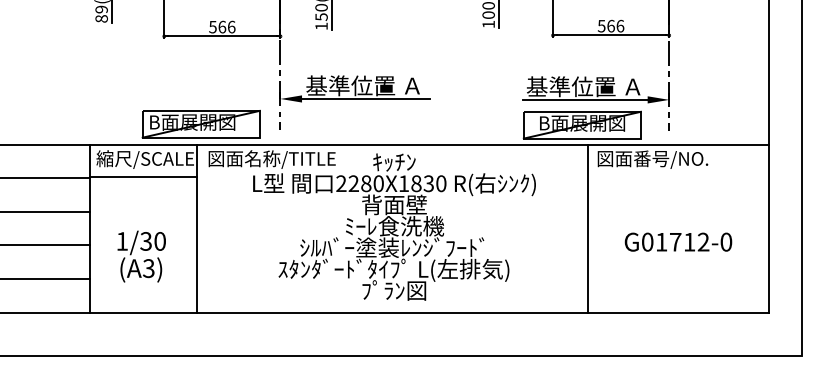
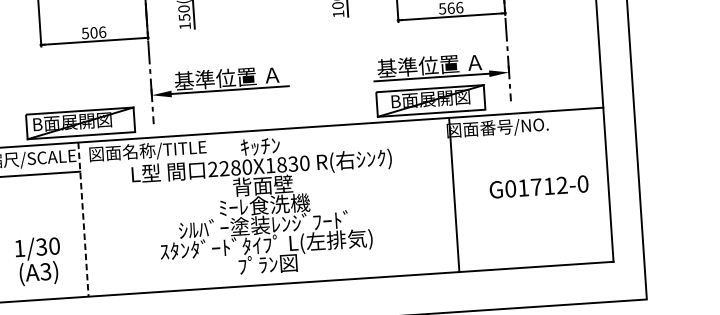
text: (222, 26) -> (94, 32), 566 -> 506
line: (197, 228) -> (83, 219), solid -> dashed
line: (588, 228) -> (454, 194), moved
text: (678, 241) -> (539, 186), moved
text: (141, 256) -> (38, 261), moved

